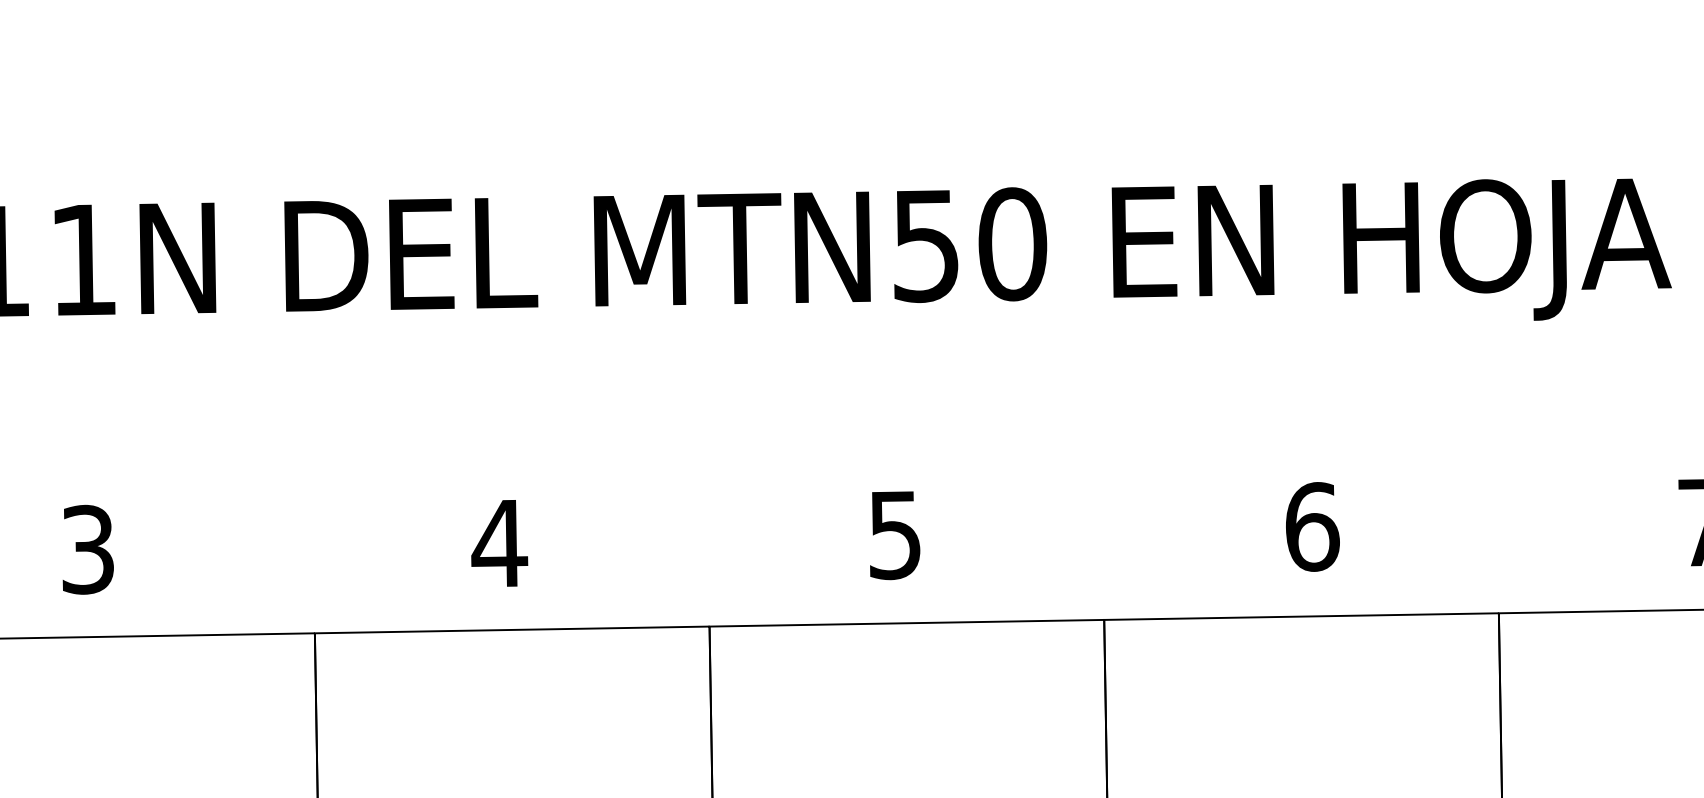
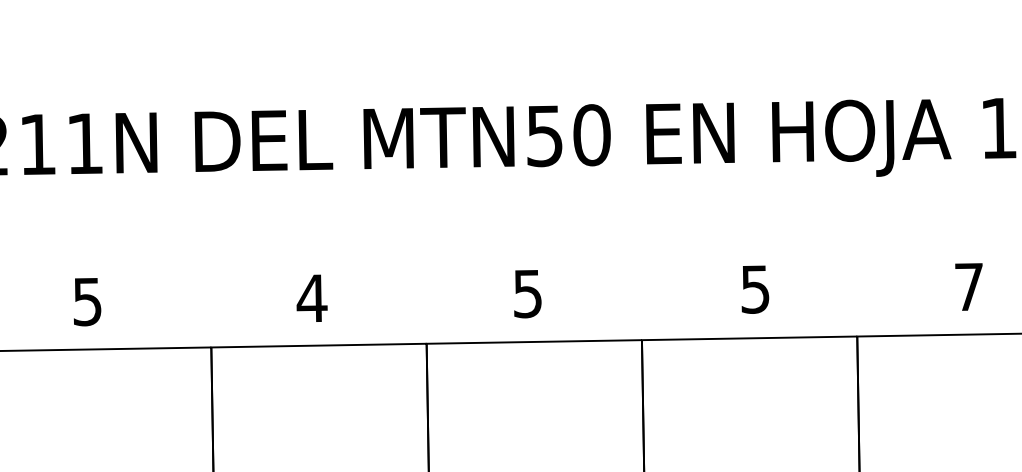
text: (1312, 527) -> (755, 289), 6 -> 5
text: (87, 549) -> (87, 301), 3 -> 5

